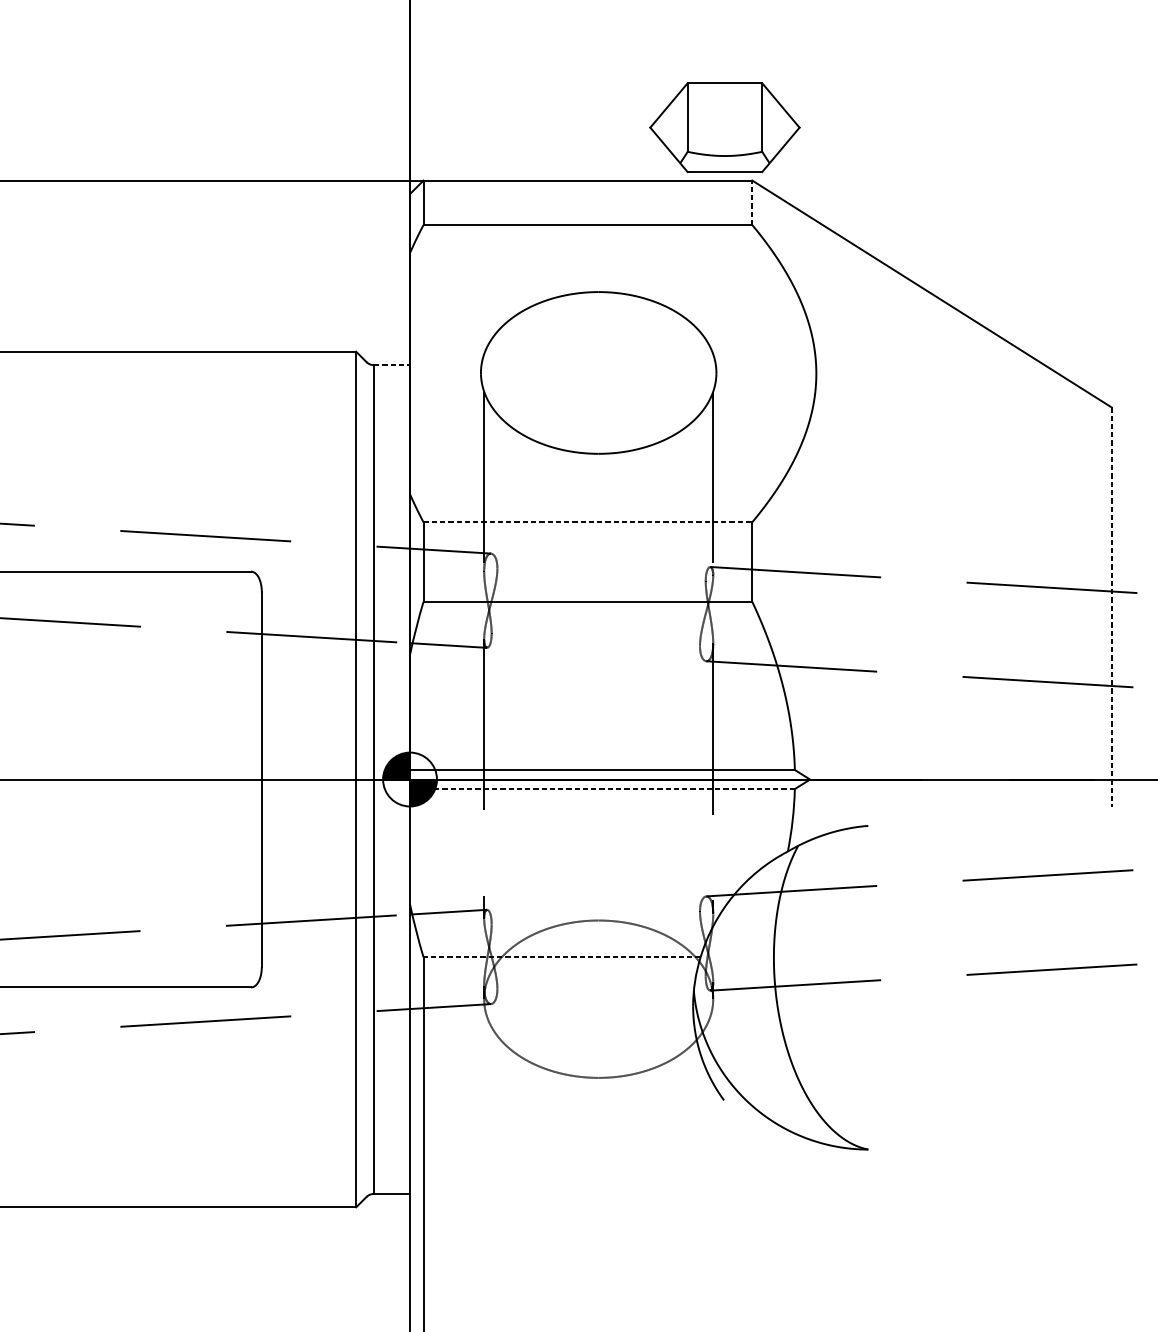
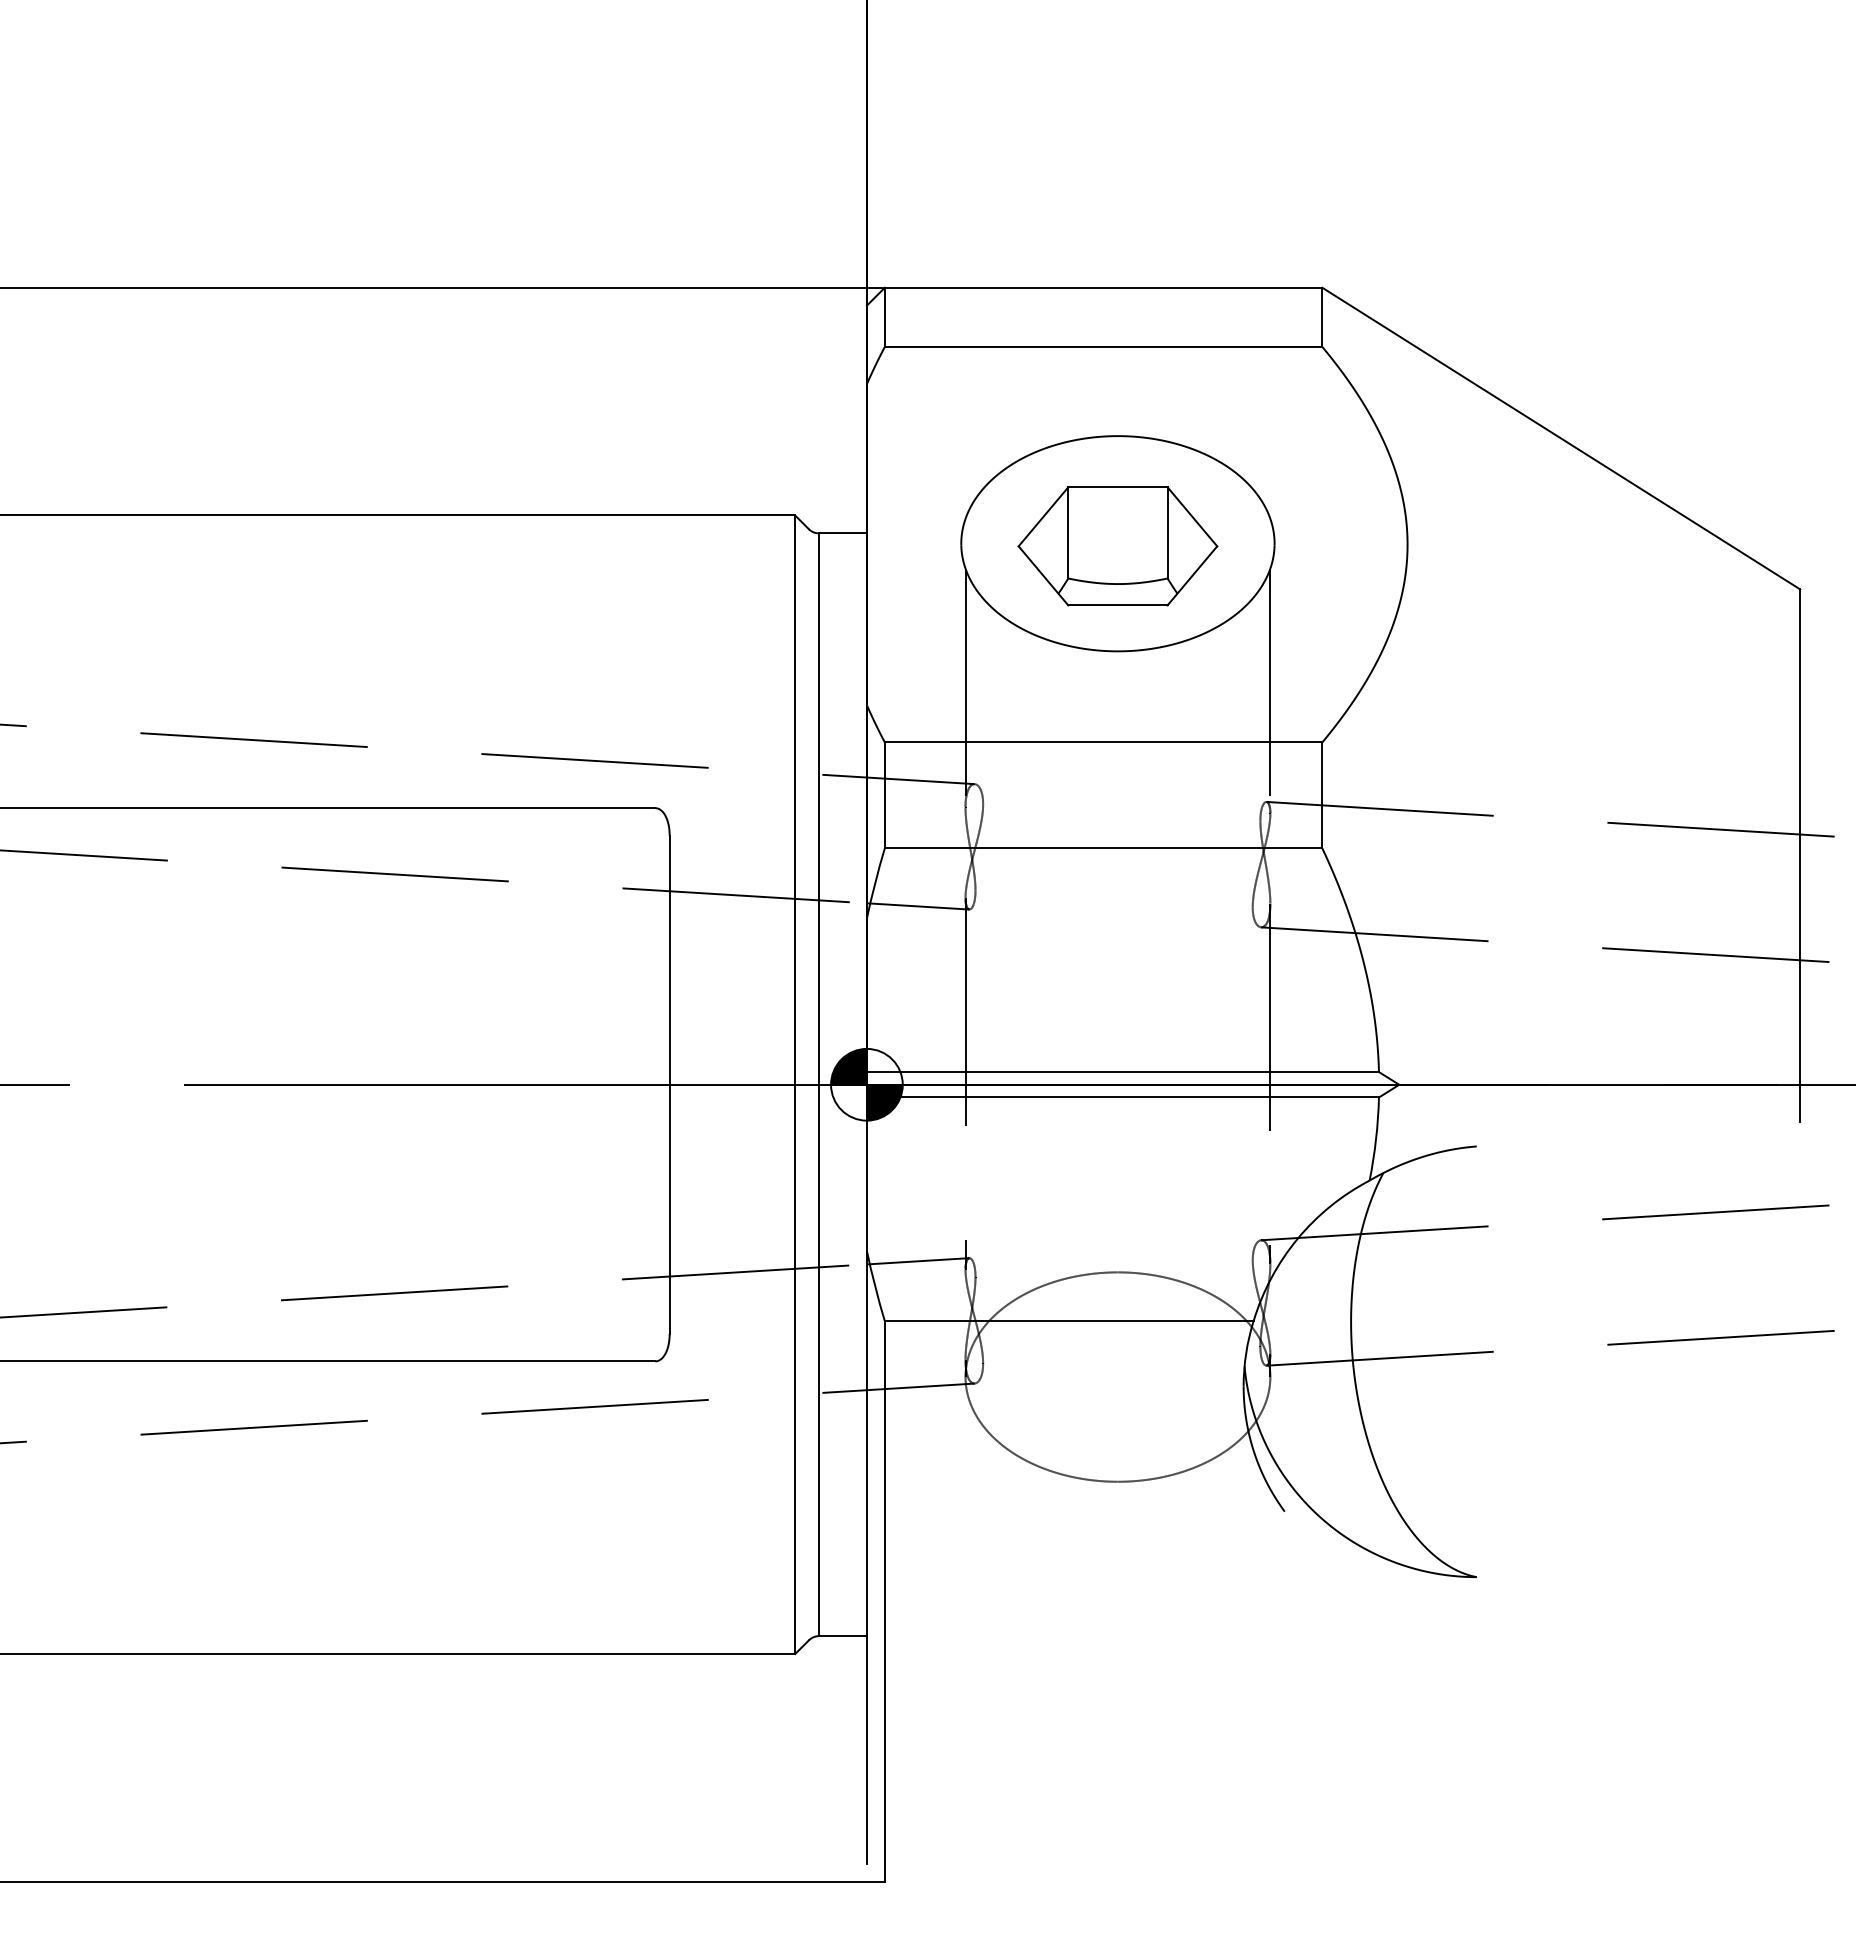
part: (724, 127) -> (1117, 546), moved
line: (752, 202) -> (1322, 317), dashed -> solid
line: (391, 365) -> (842, 533), dashed -> solid
line: (587, 522) -> (1103, 742), dashed -> solid
line: (1111, 607) -> (1800, 856), dashed -> solid
line: (602, 789) -> (1122, 1097), dashed -> solid
line: (561, 957) -> (1068, 1321), dashed -> solid

